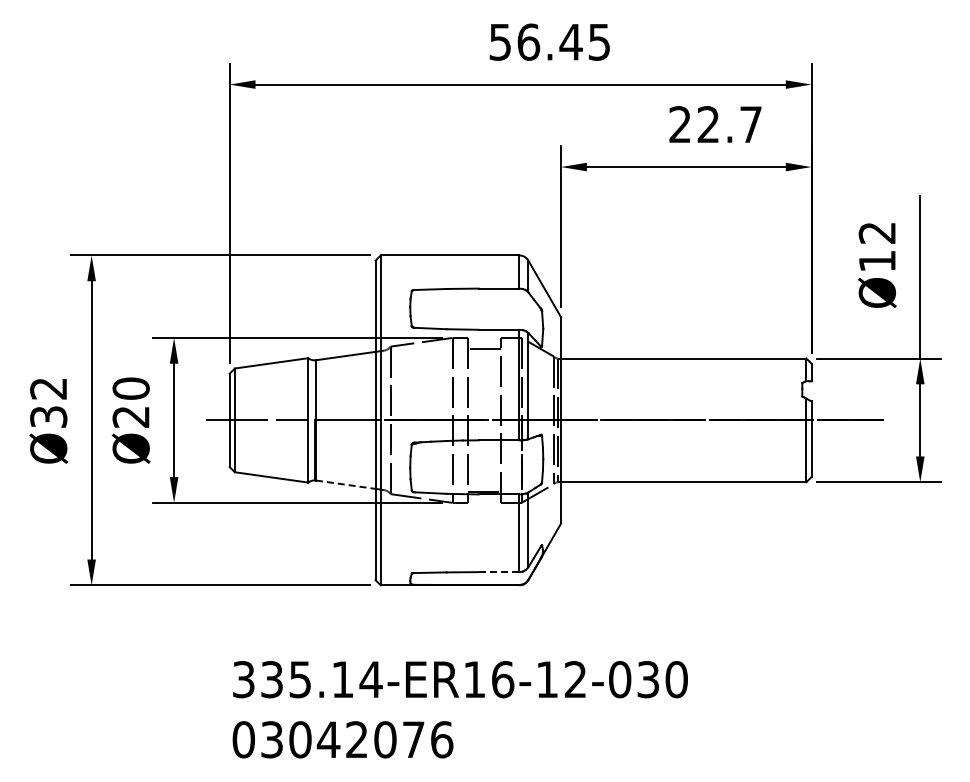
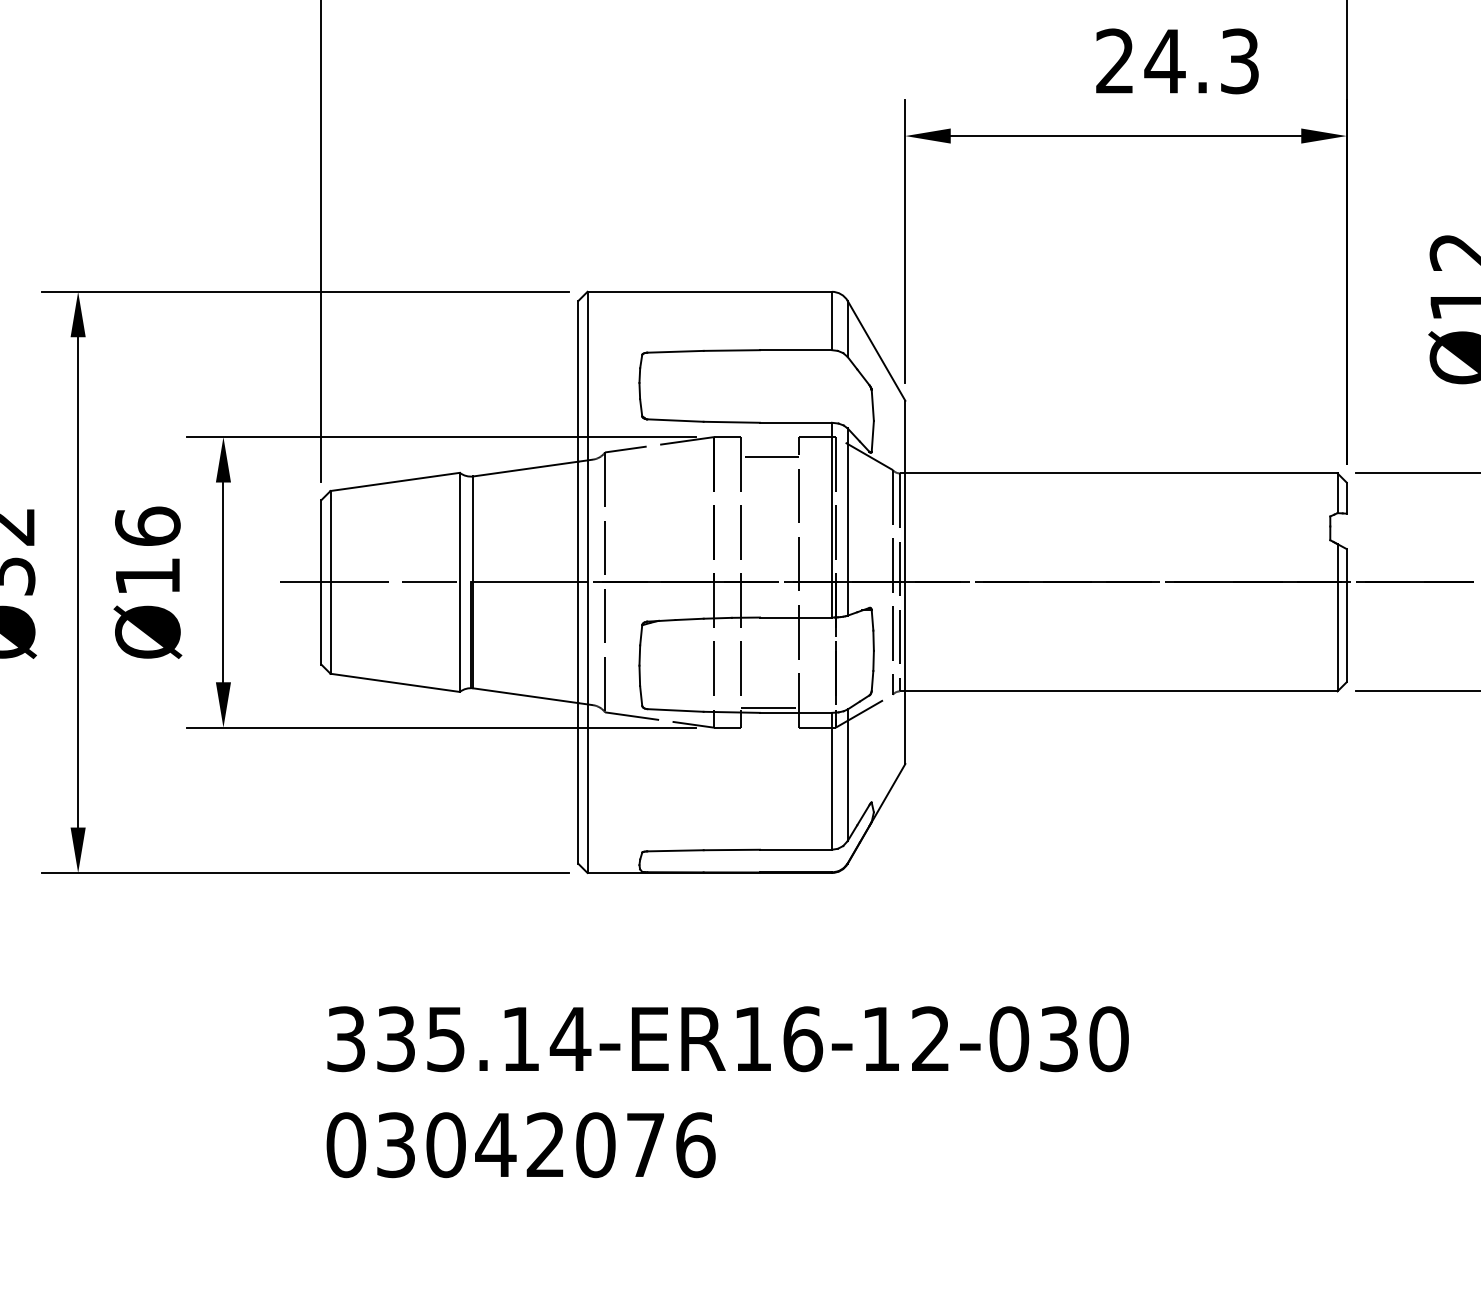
text: (728, 124) -> (1200, 61), 22.7 -> 24.3
text: (130, 402) -> (146, 550), Ø20 -> Ø16
line: (346, 484) -> (527, 695), dashed -> solid
line: (499, 572) -> (796, 850), dashed -> solid

